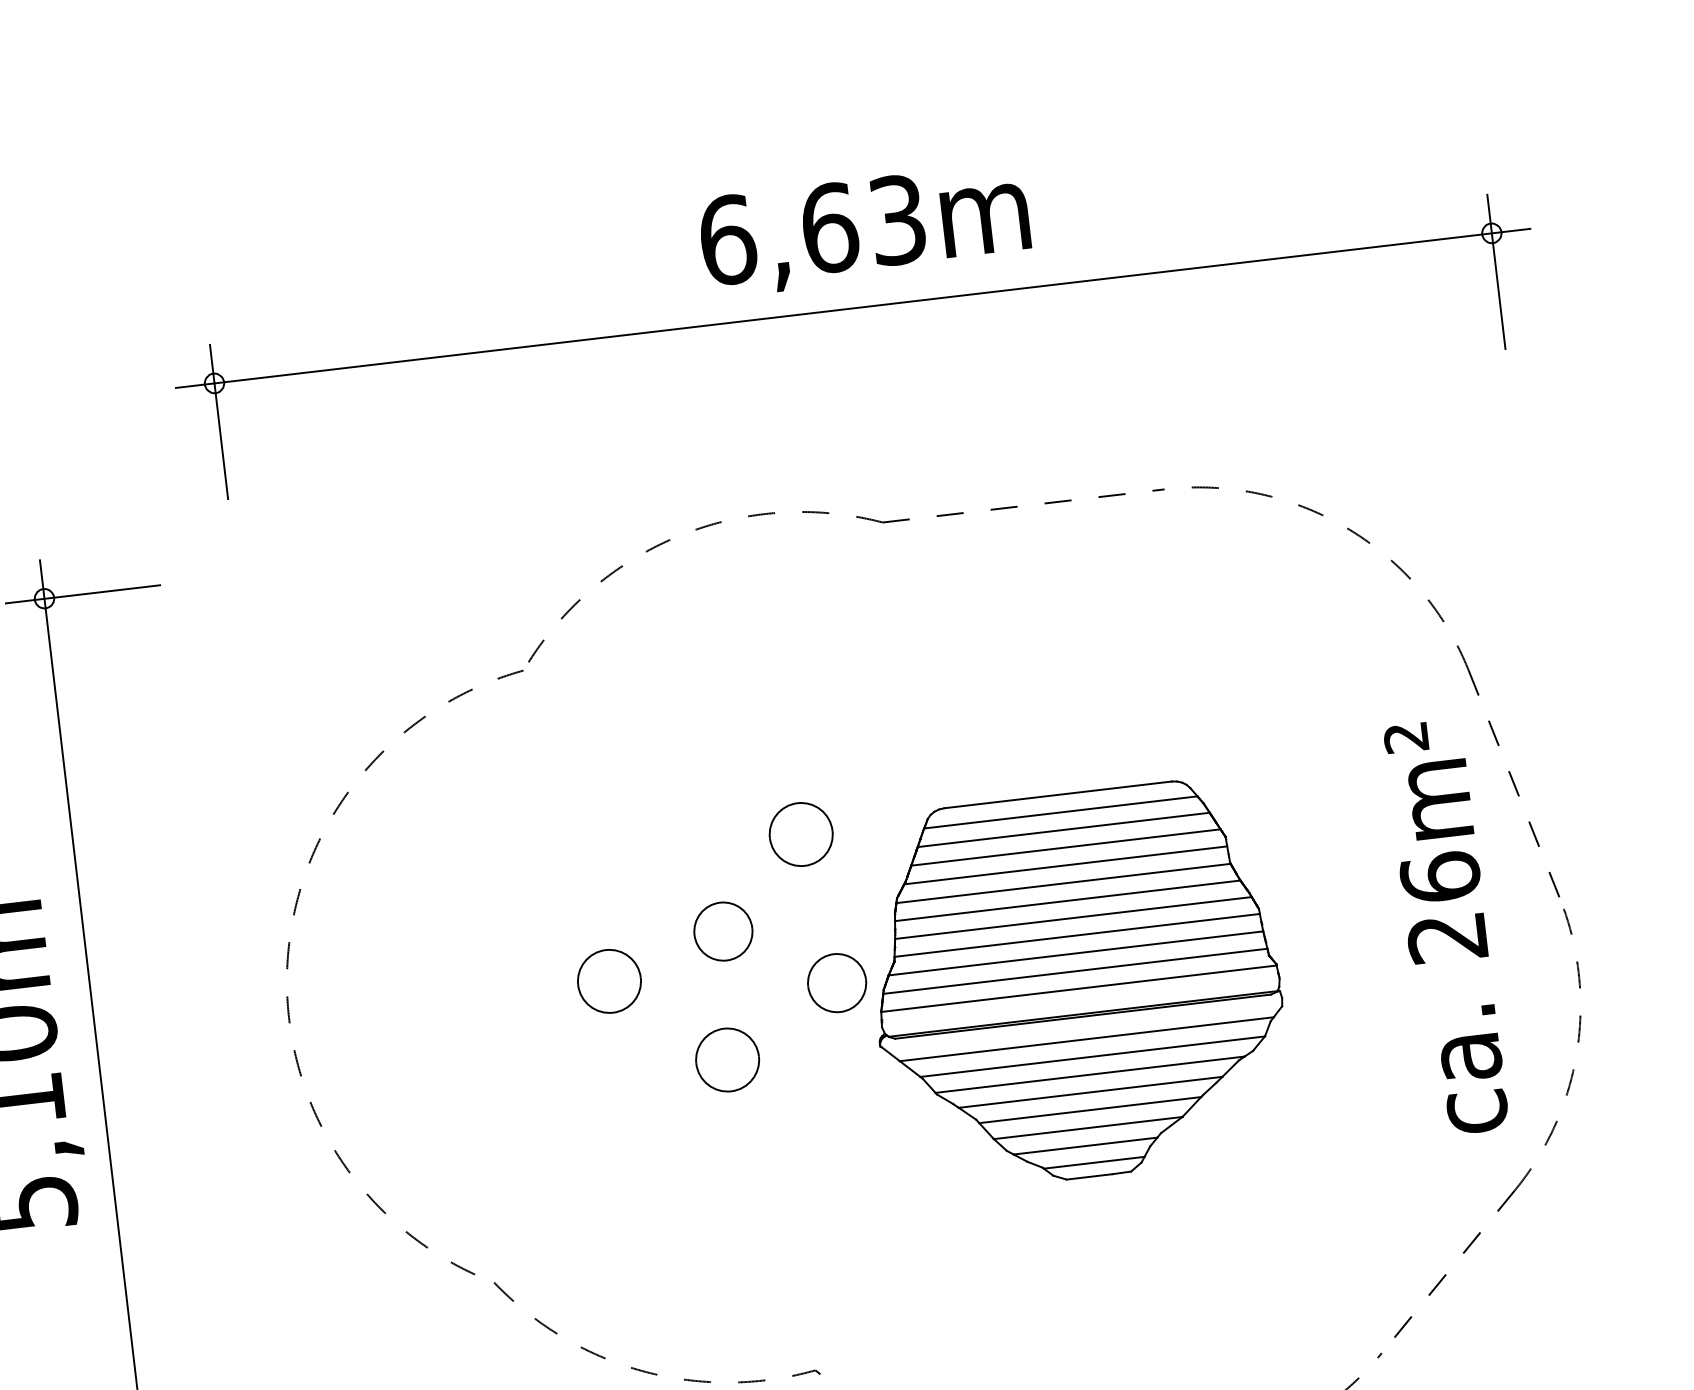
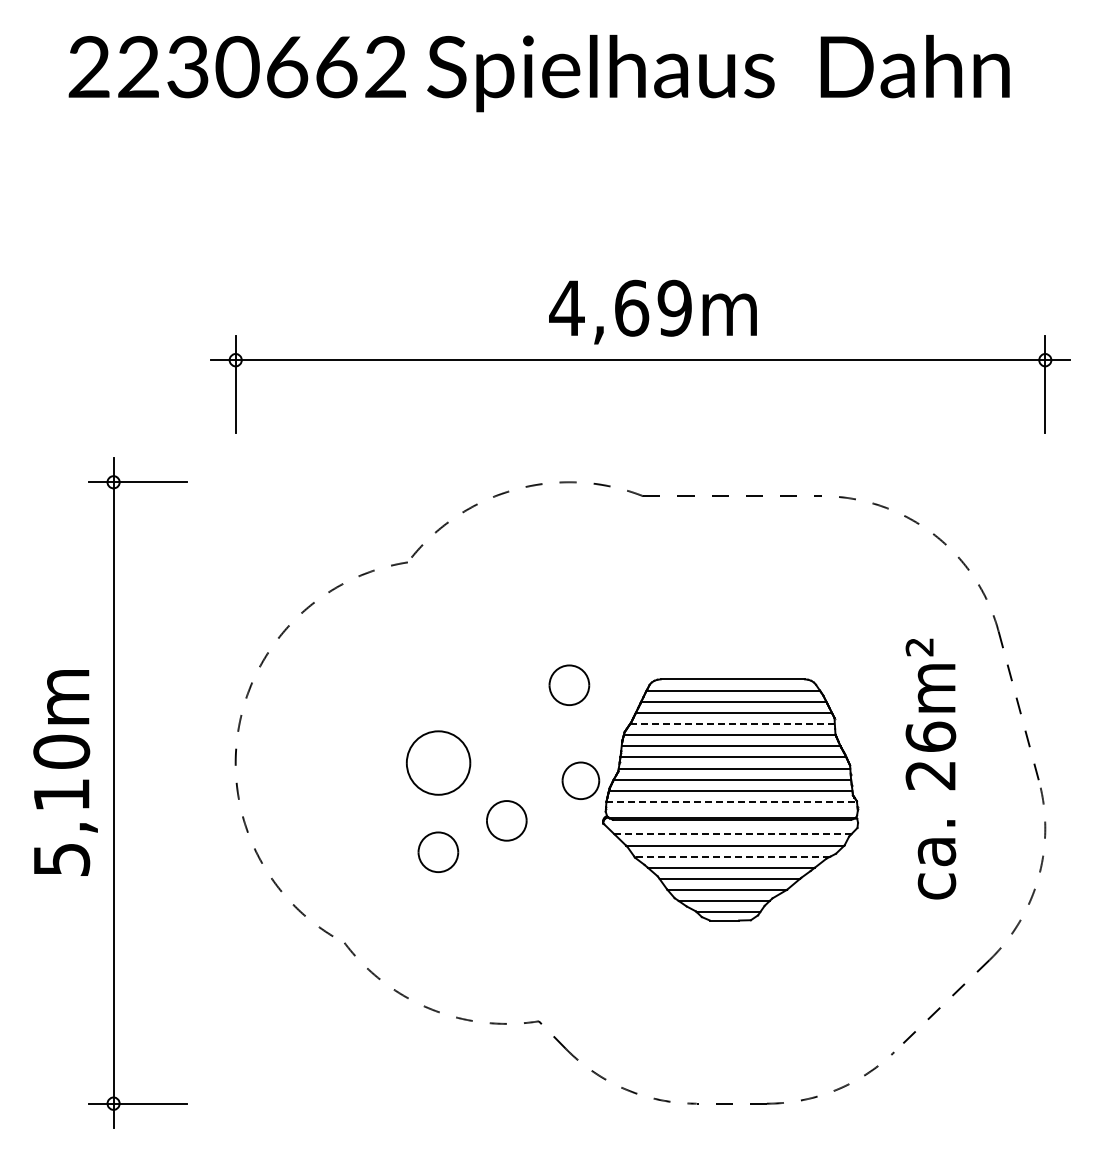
text: (811, 228) -> (620, 307), 6,63m -> 4,69m
line: (1067, 865) -> (733, 724), solid -> dashed
text: (1445, 927) -> (930, 768), moved
part: (723, 931) -> (513, 740), removed
part: (609, 980) -> (438, 762), size x1.6
line: (1080, 989) -> (732, 802), solid -> dashed
line: (1087, 1039) -> (733, 834), solid -> dashed
line: (1090, 1074) -> (732, 856), solid -> dashed
part: (625, 1121) -> (438, 851), added

